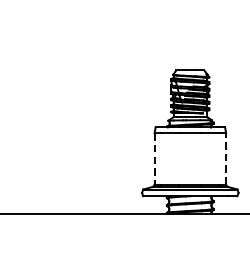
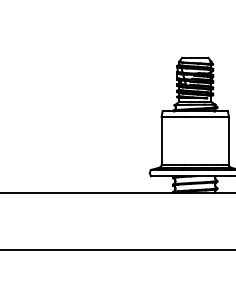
line: (225, 158) -> (228, 140), dashed -> solid
line: (154, 159) -> (161, 141), dashed -> solid

